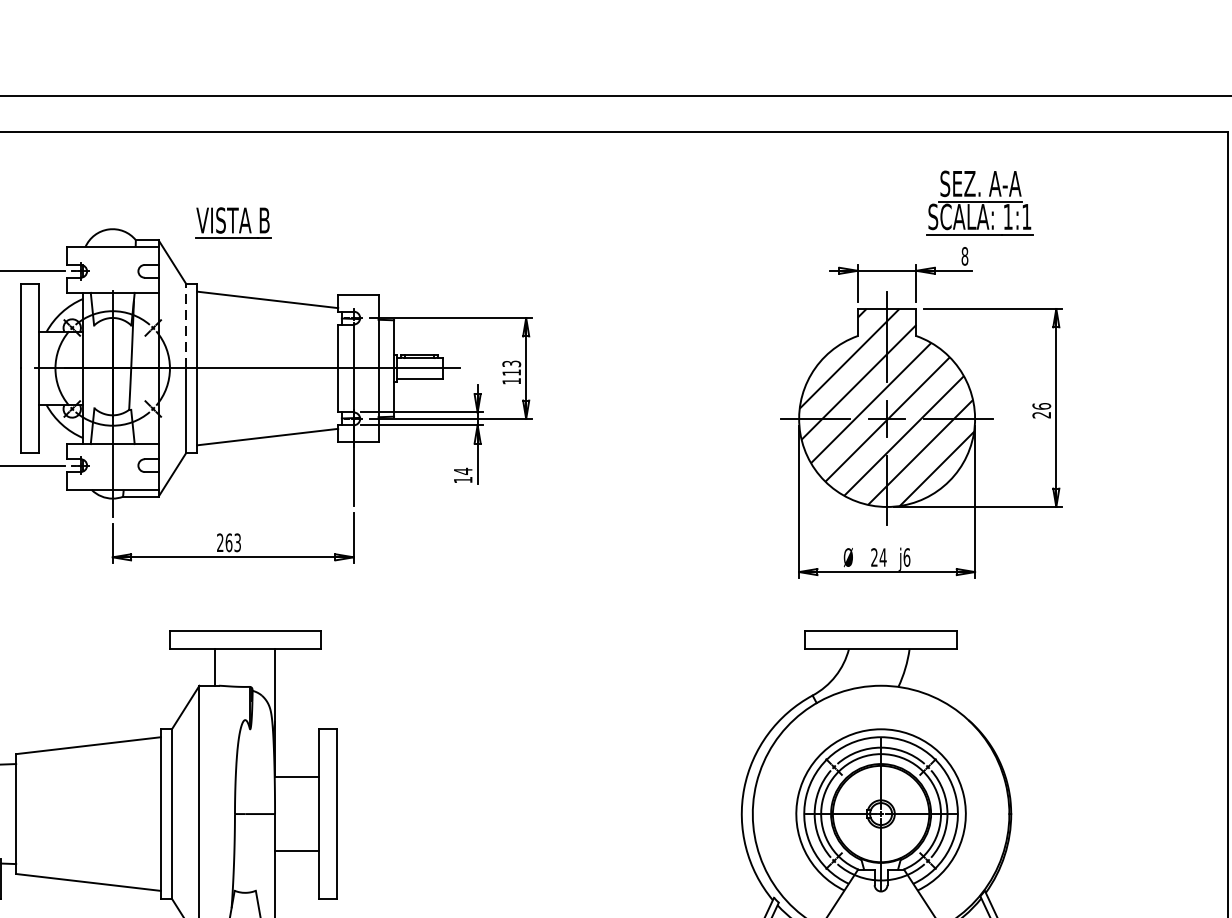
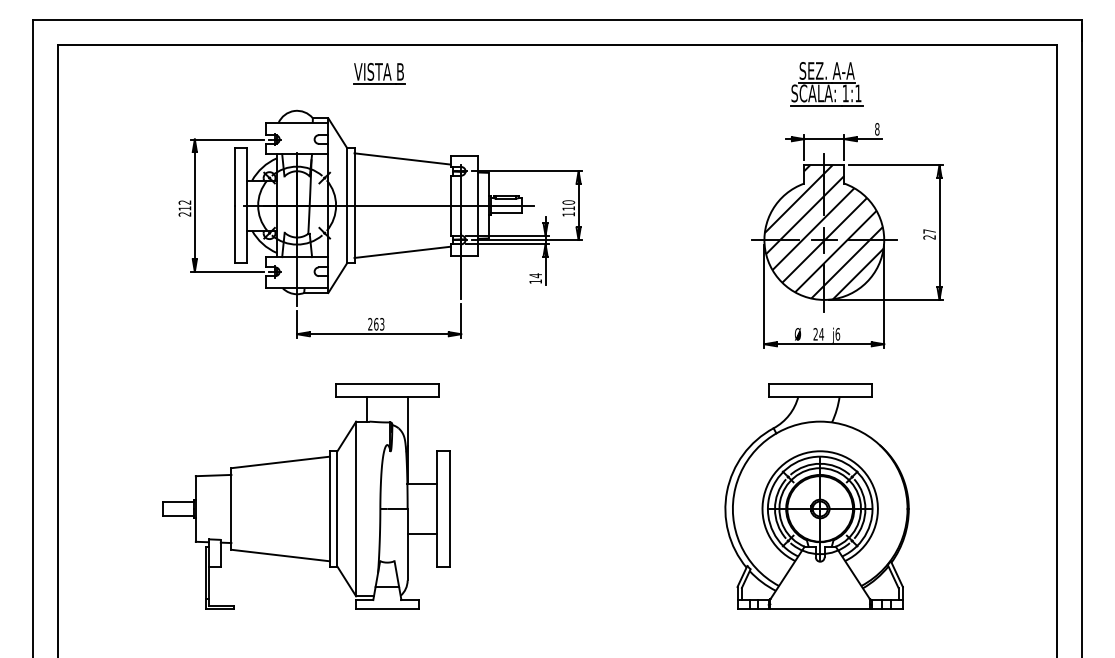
part: (979, 203) -> (826, 84), moved
part: (233, 222) -> (379, 73), moved
line: (186, 325) -> (347, 176), dashed -> solid
text: (511, 363) -> (568, 202), 113 -> 110
text: (1041, 406) -> (929, 231), 26 -> 27

